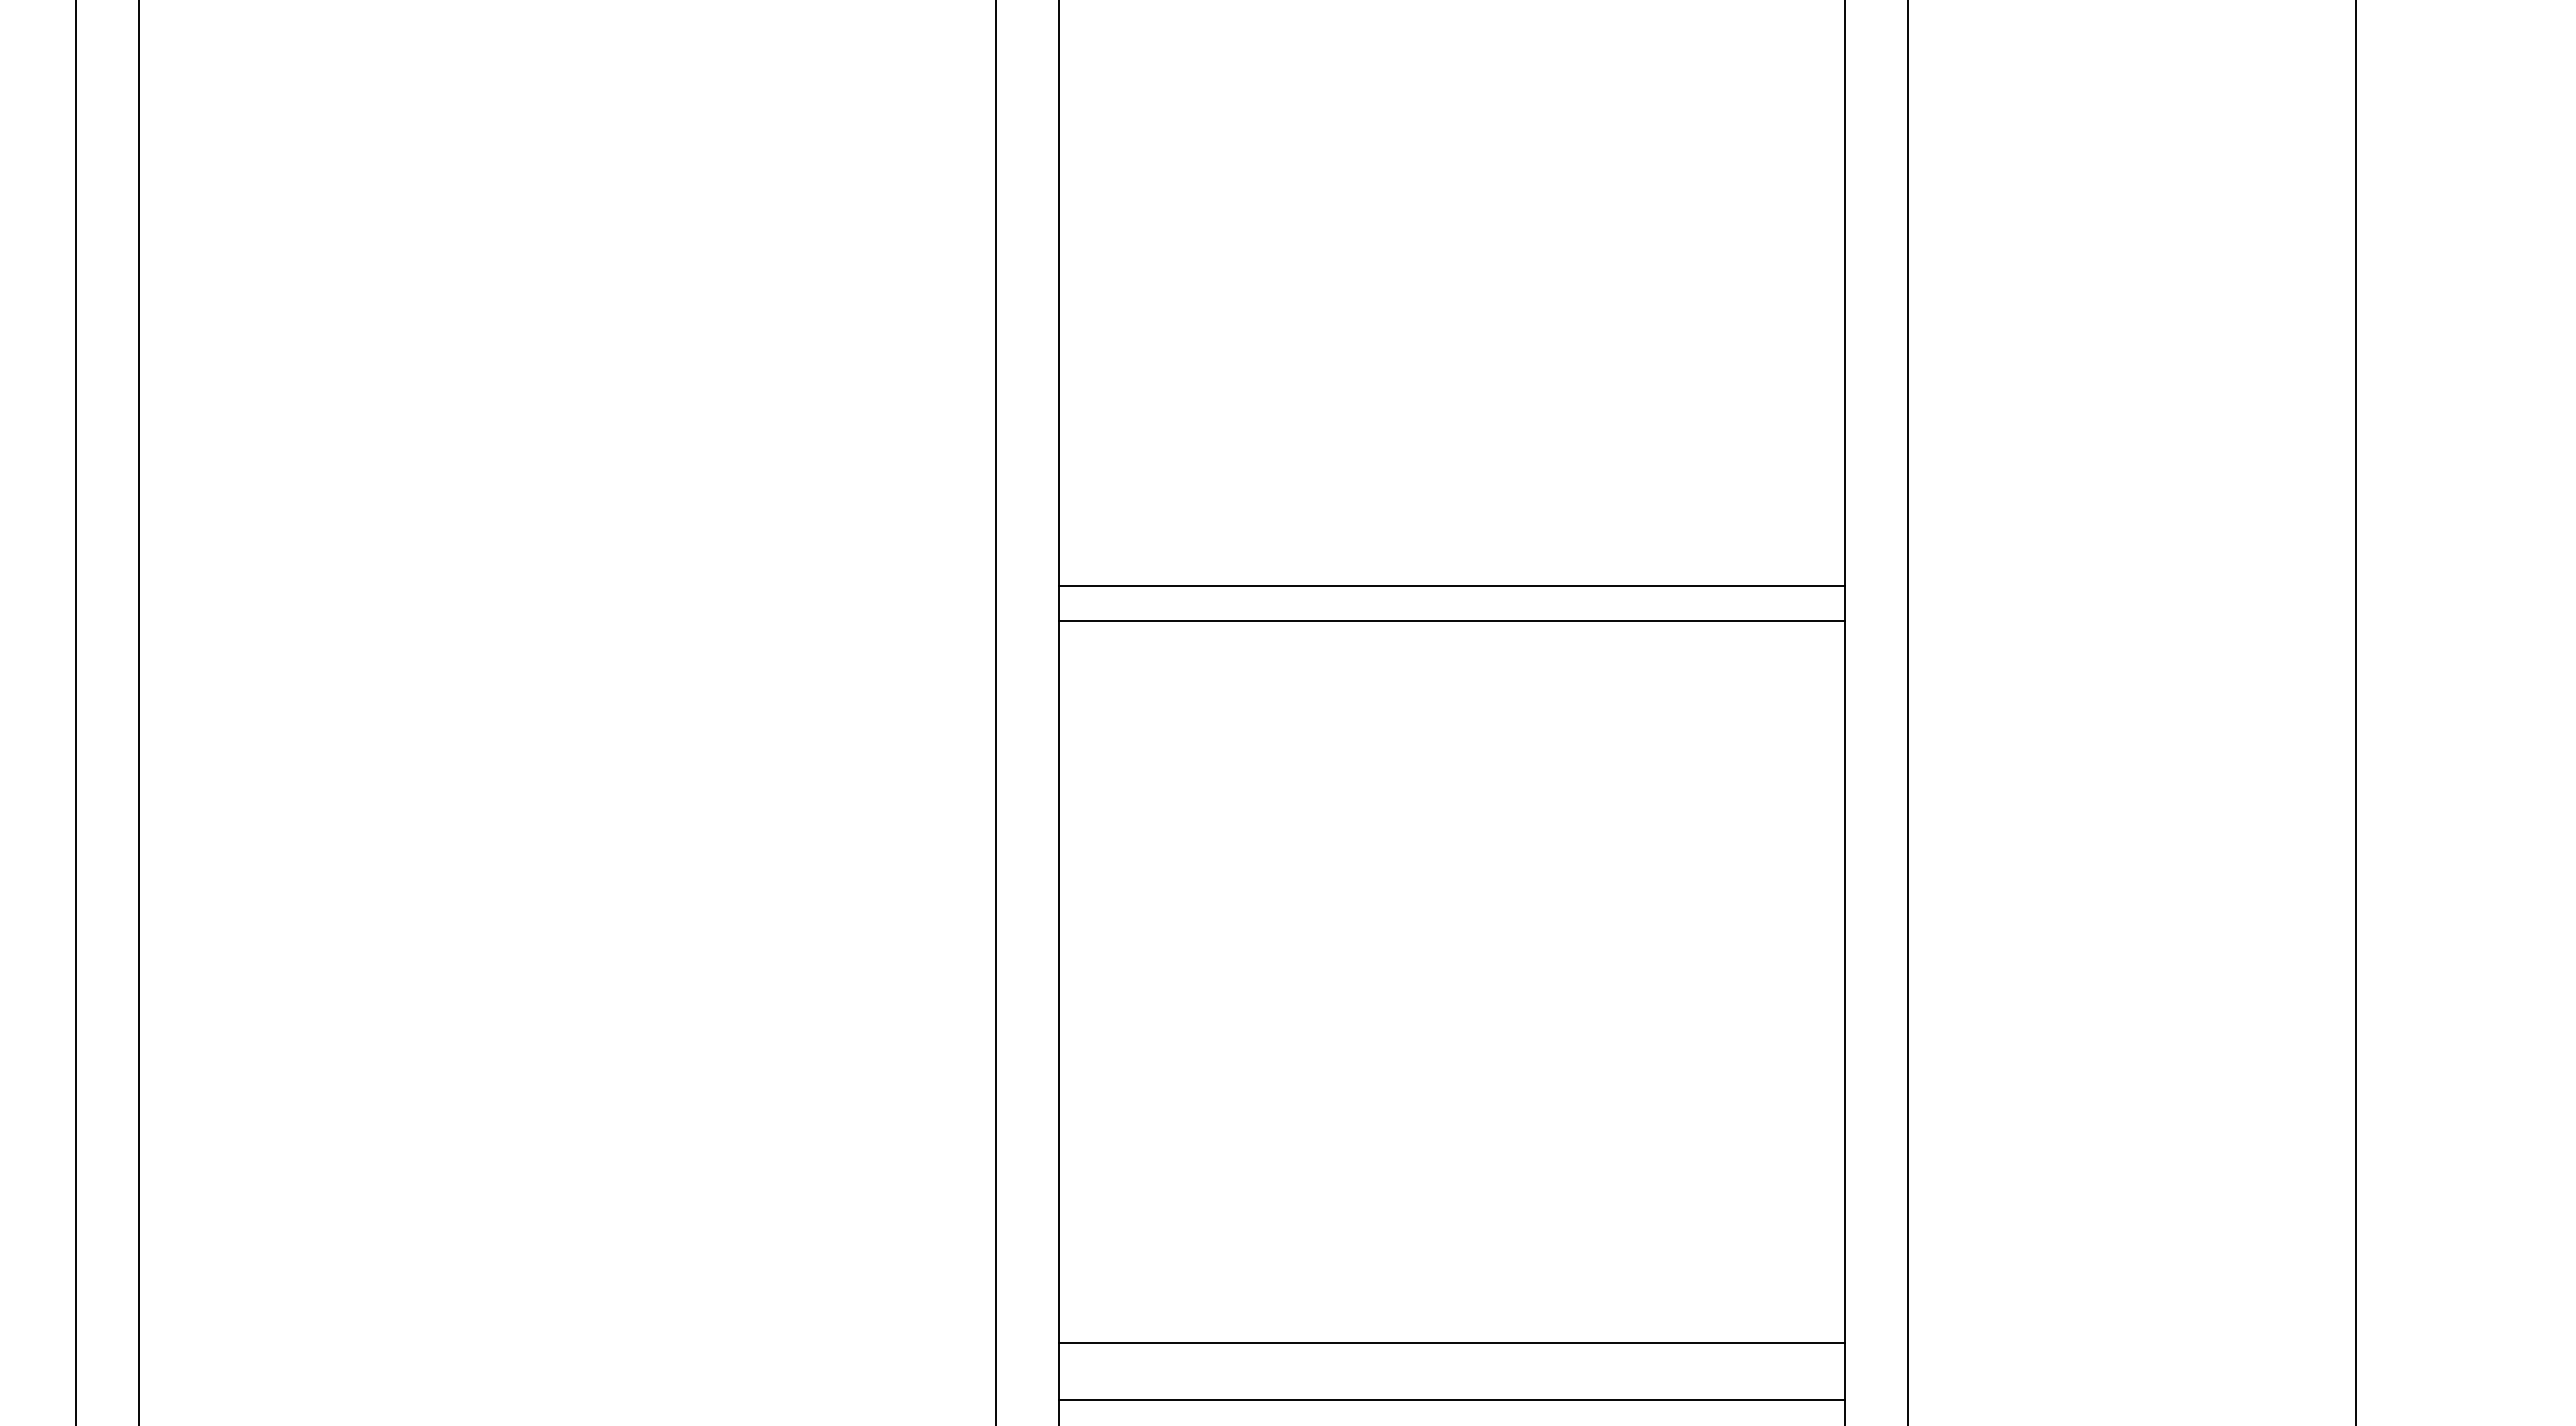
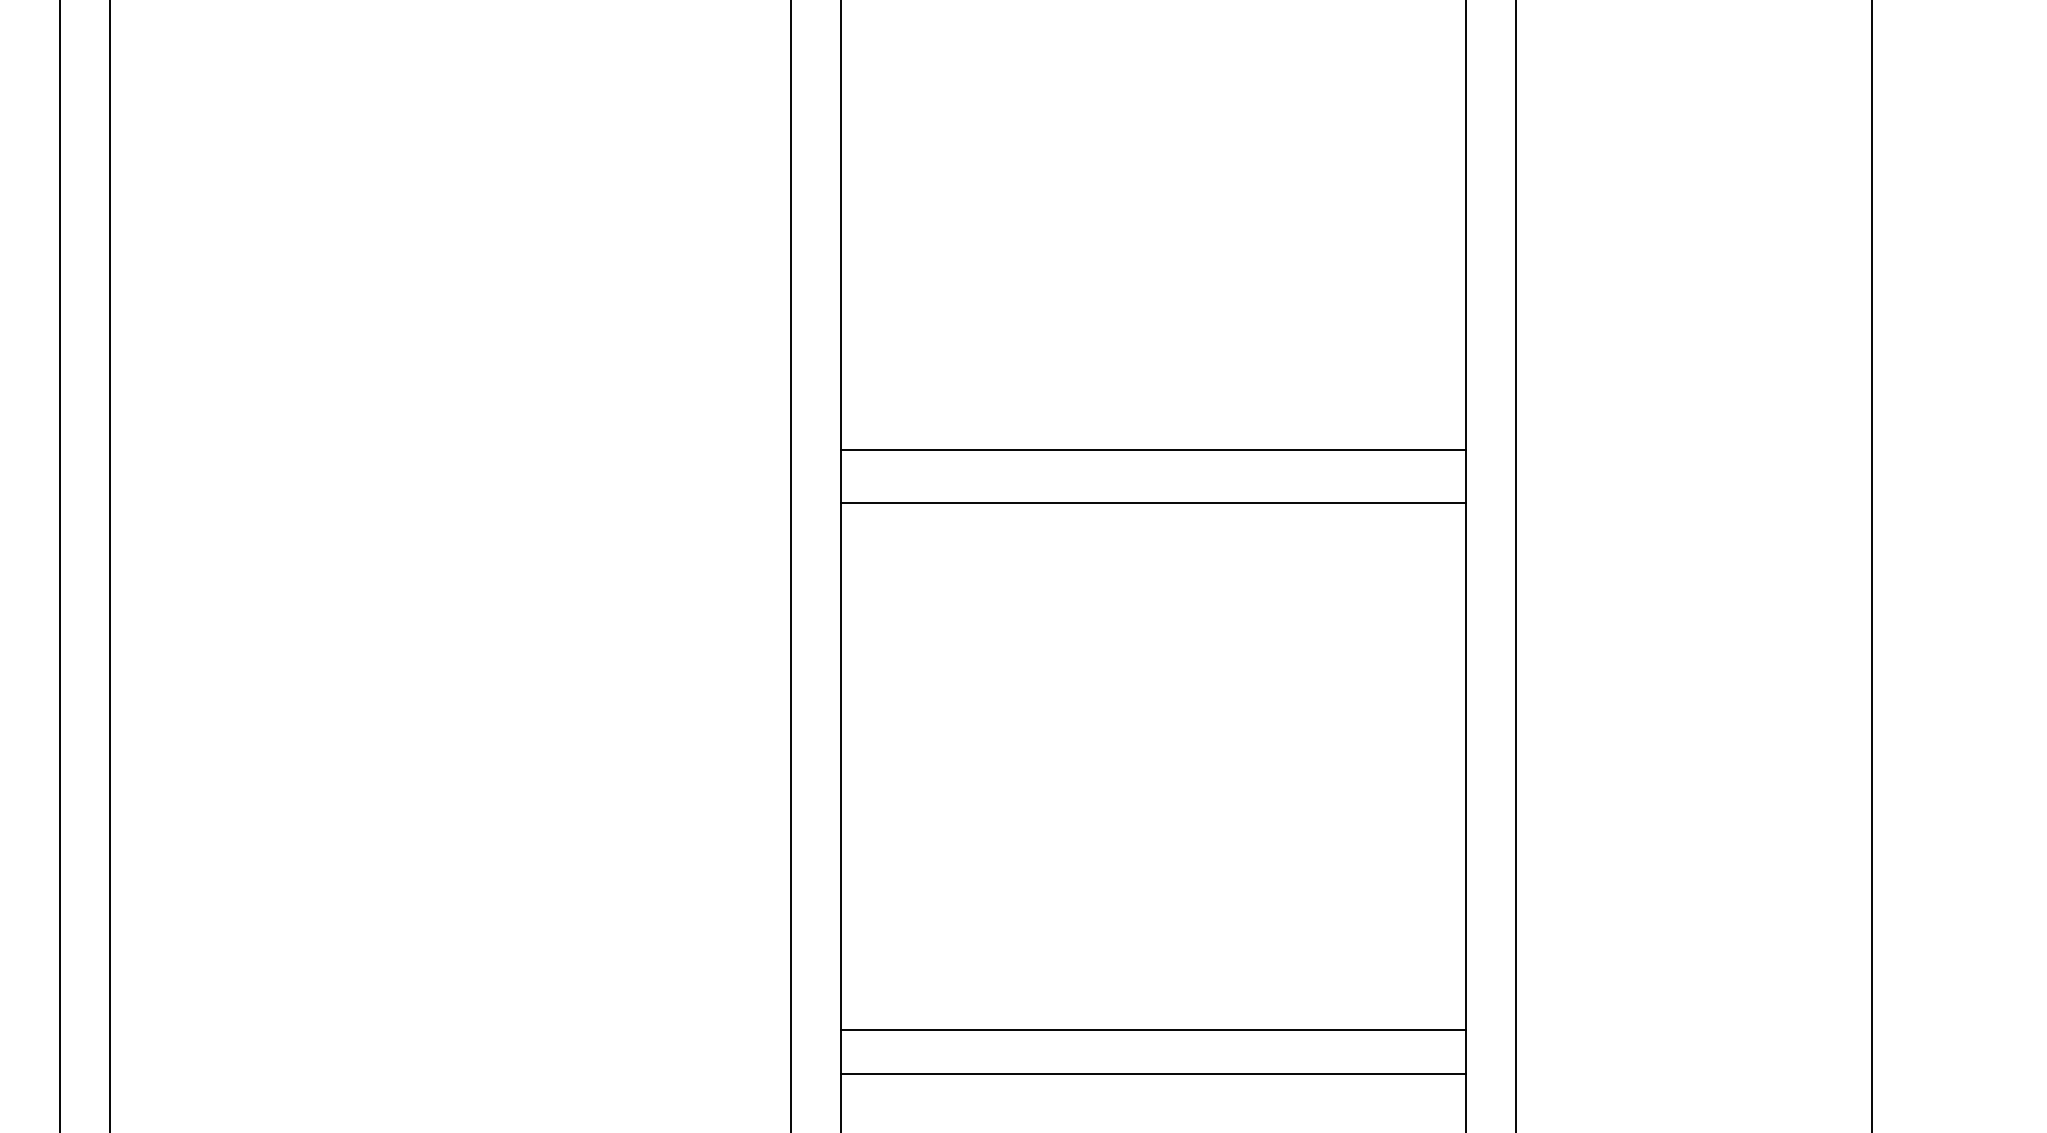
line: (1451, 586) -> (1153, 503), moved
line: (1451, 620) -> (1153, 449), moved
line: (1451, 1343) -> (1153, 1030), moved
line: (1451, 1399) -> (1153, 1073), moved

